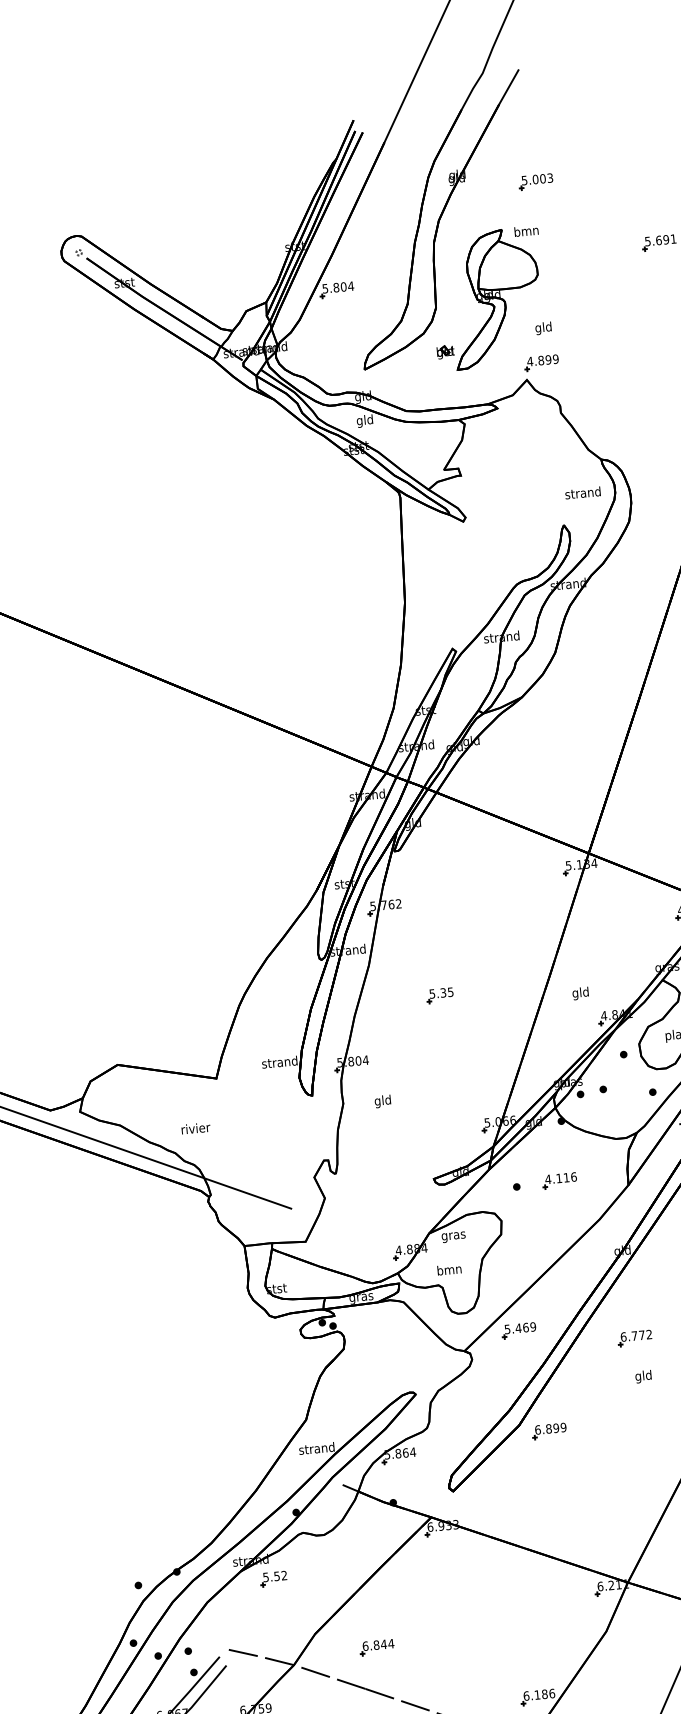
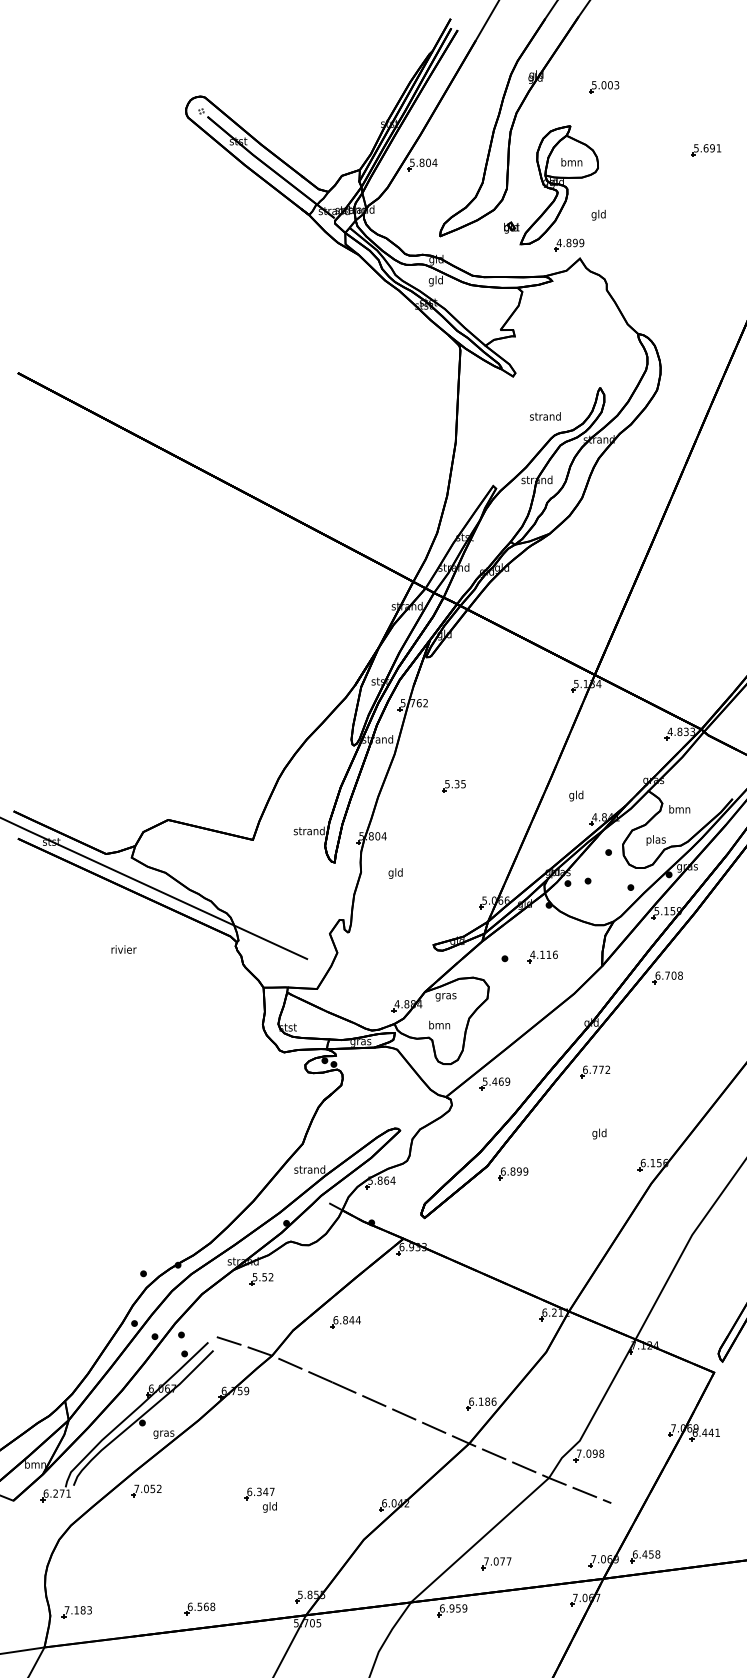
text: (526, 231) -> (571, 162), moved
part: (541, 362) -> (569, 244), moved
text: (583, 493) -> (545, 416), moved
text: (195, 1128) -> (123, 949), moved
part: (635, 1337) -> (595, 1071), moved
part: (376, 1647) -> (345, 1322), moved

